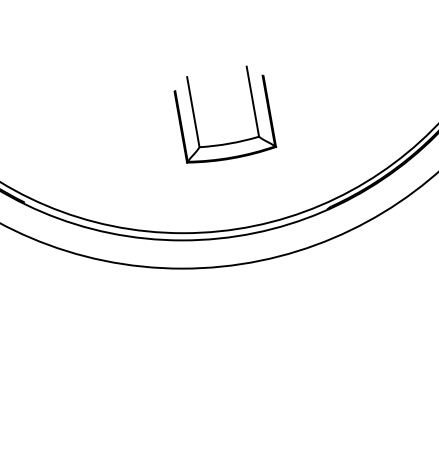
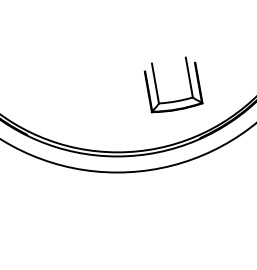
part: (251, 105) -> (188, 79), moved

